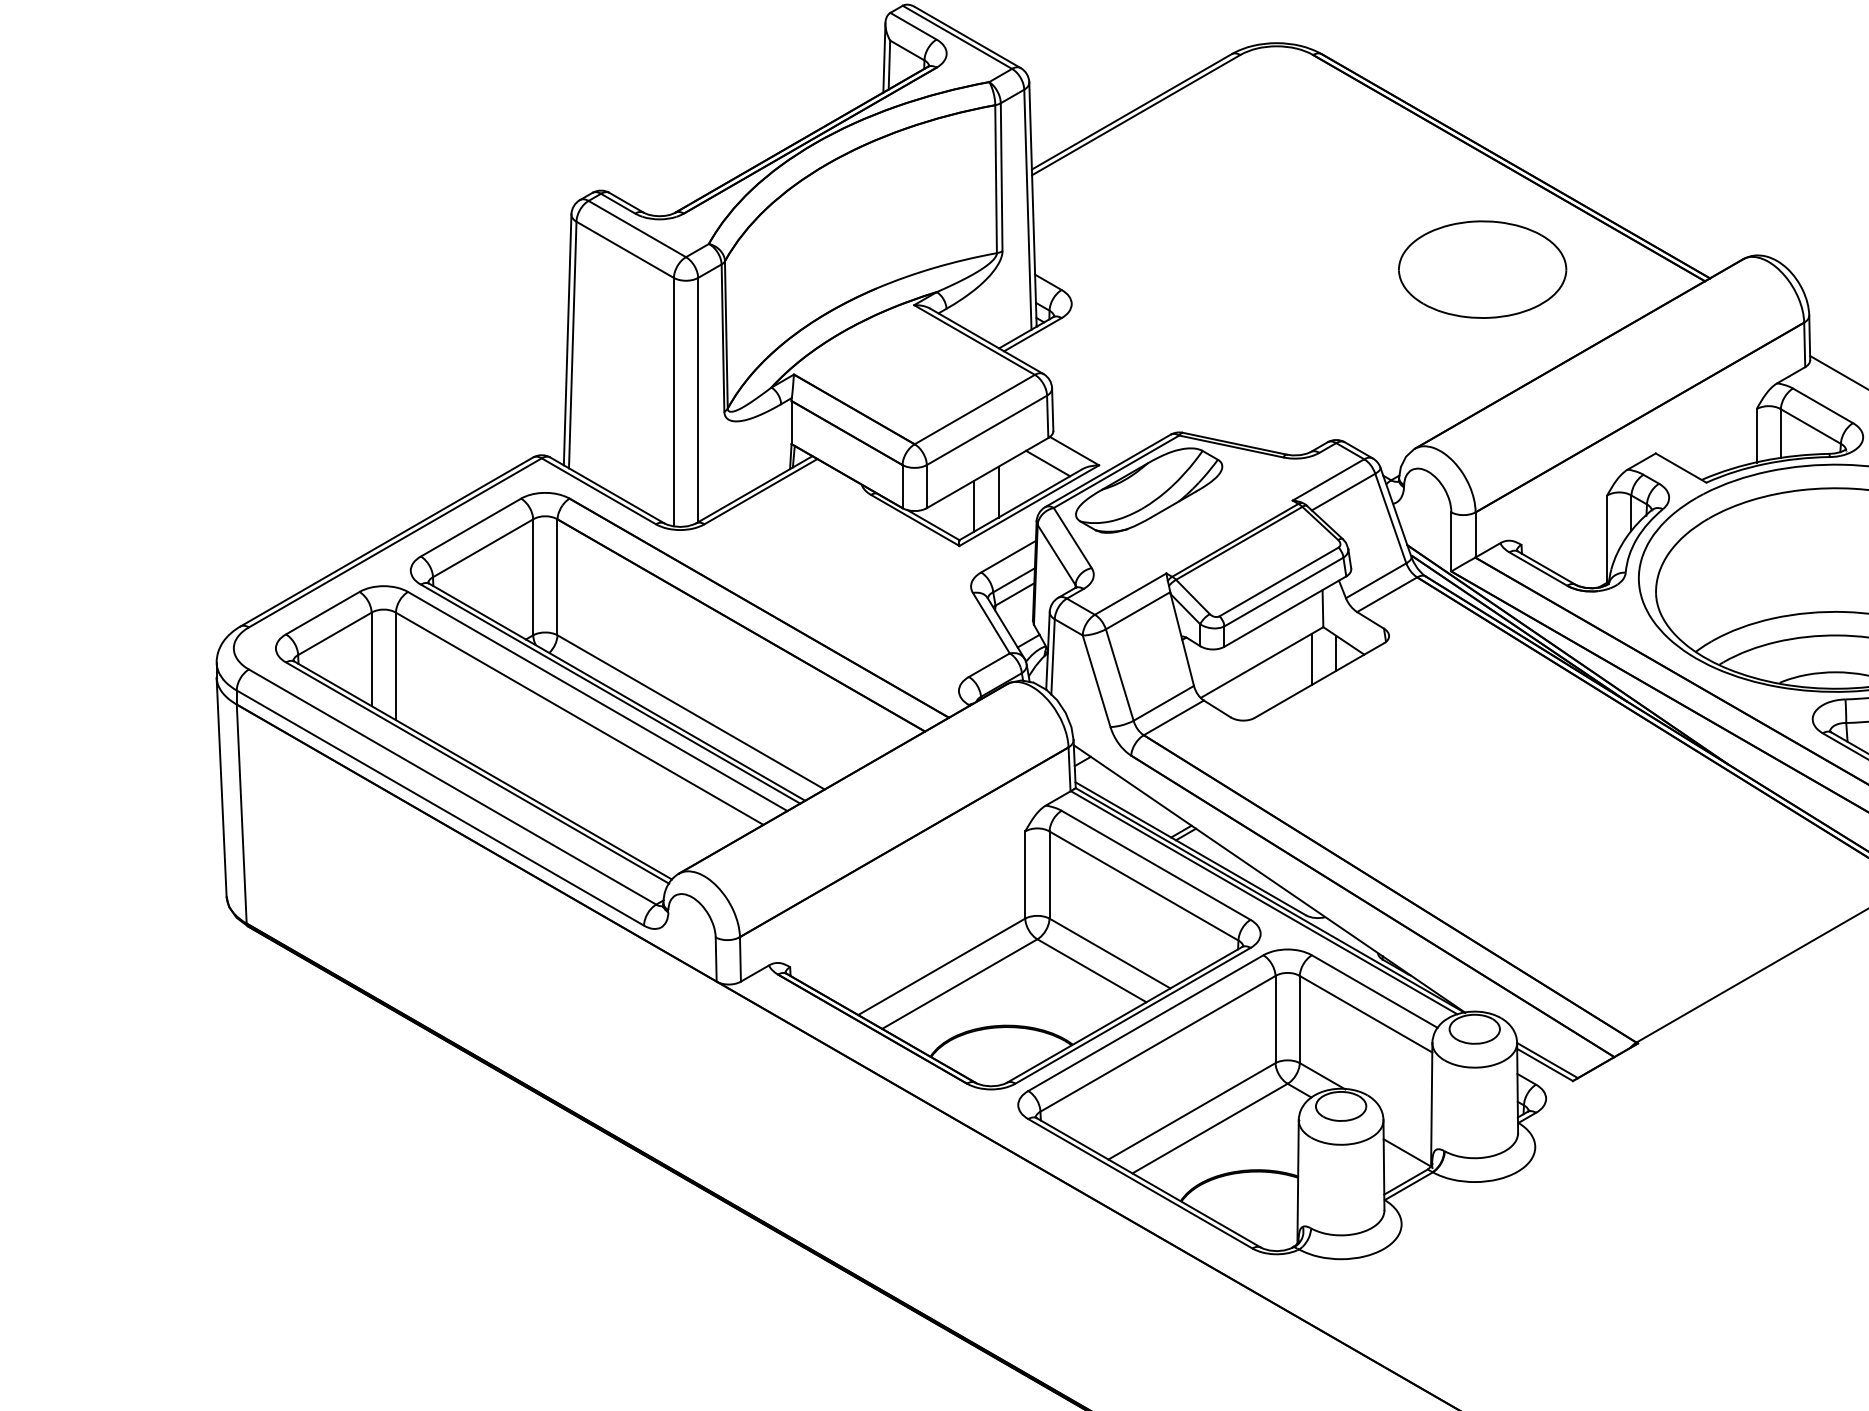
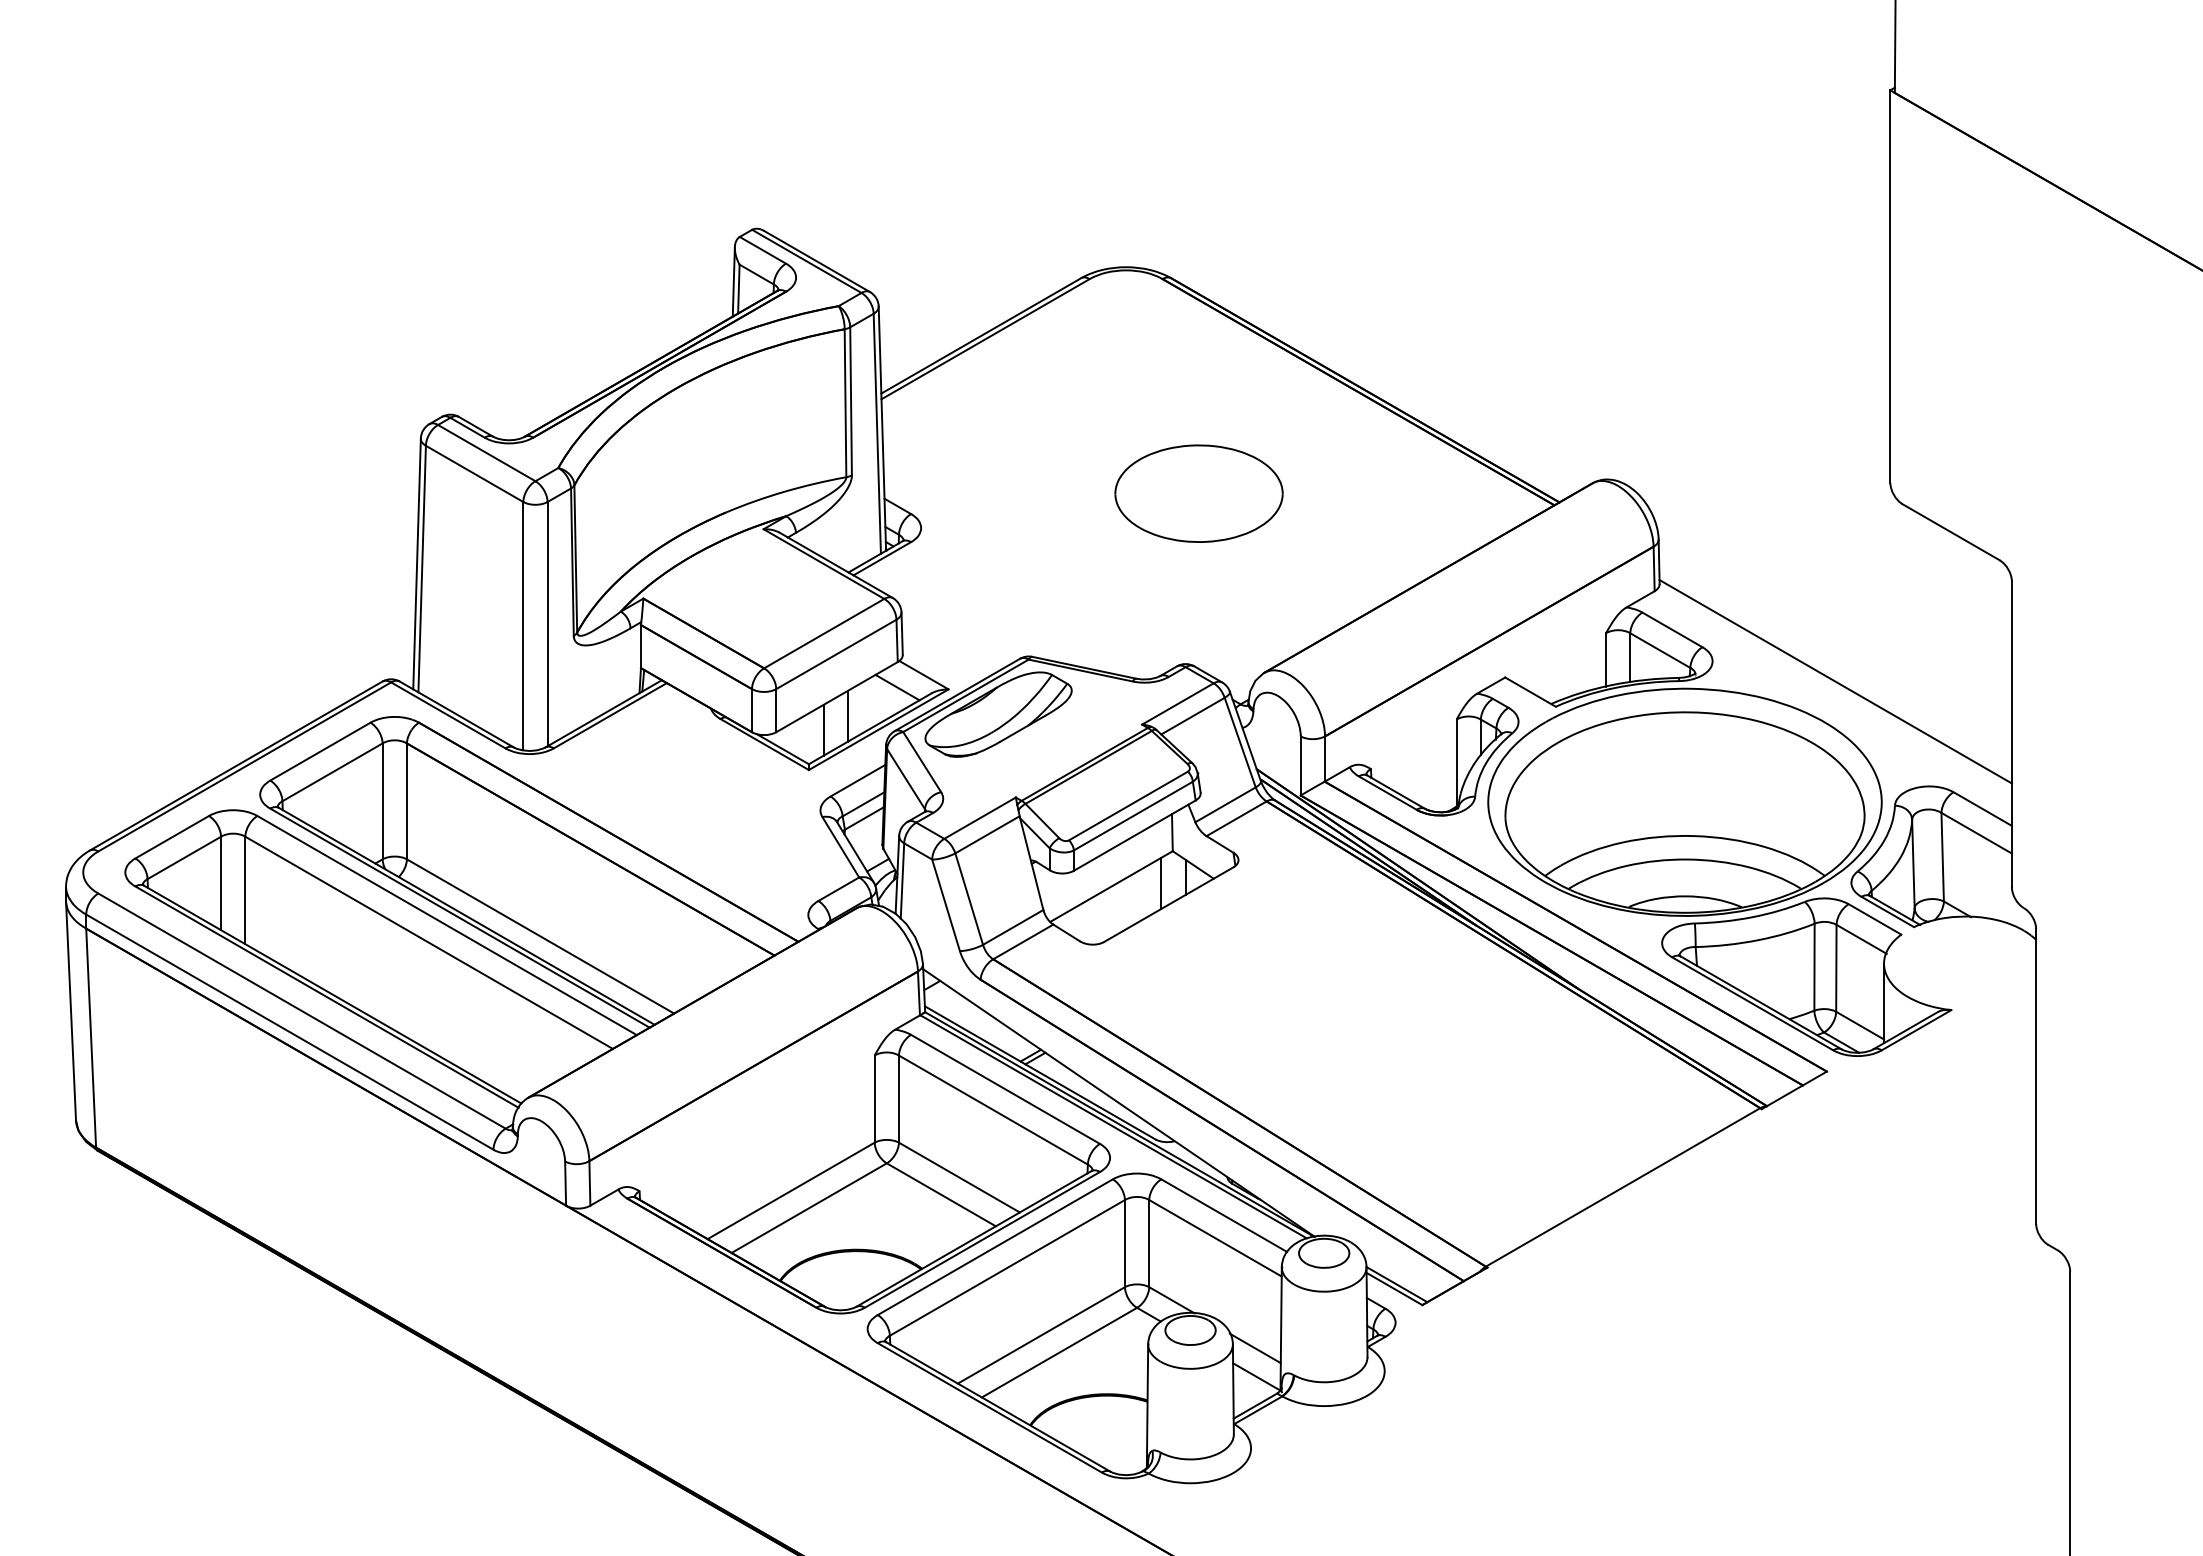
part: (1482, 269) -> (1198, 493), moved
line: (1405, 1124) -> (1254, 1348), added

